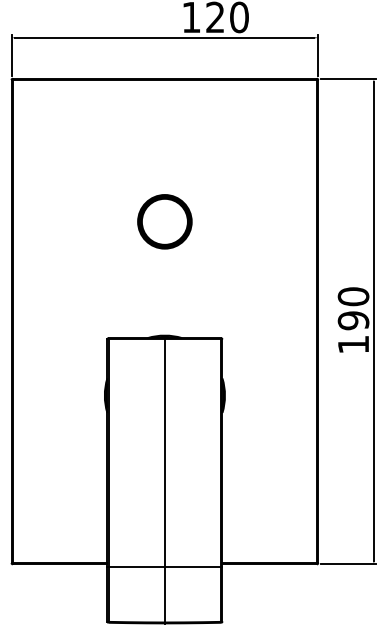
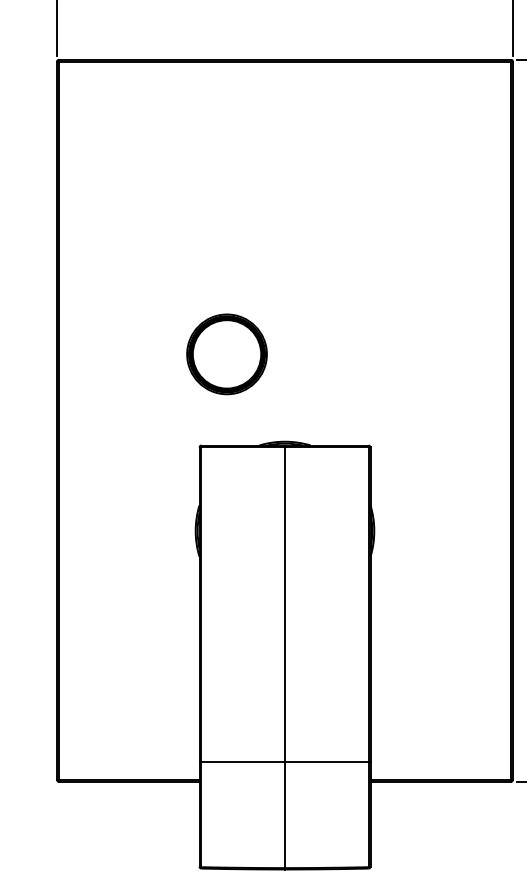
part: (164, 221) -> (226, 353), moved
line: (164, 567) -> (284, 762), moved

